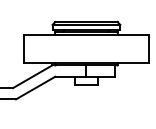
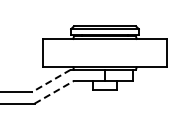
line: (32, 77) -> (51, 81), solid -> dashed
line: (35, 88) -> (54, 92), solid -> dashed

